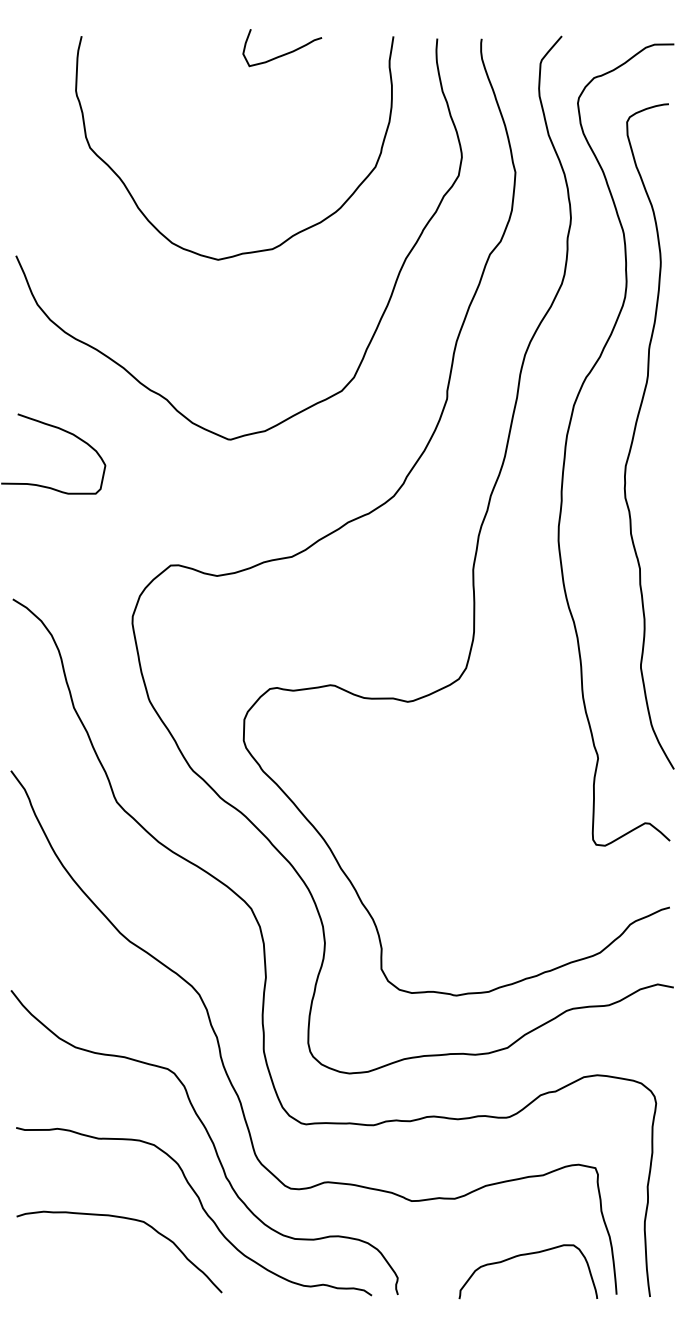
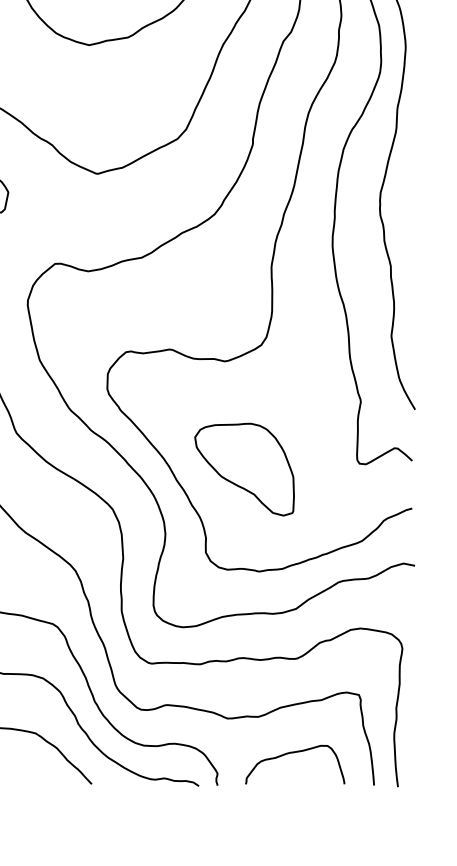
part: (435, 853) -> (244, 469), added
curve: (526, 1255) -> (293, 753), moved

